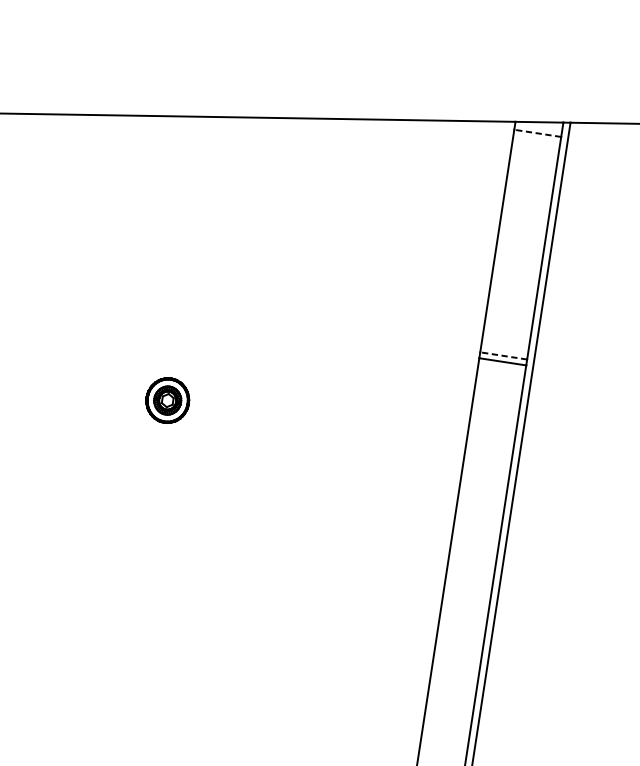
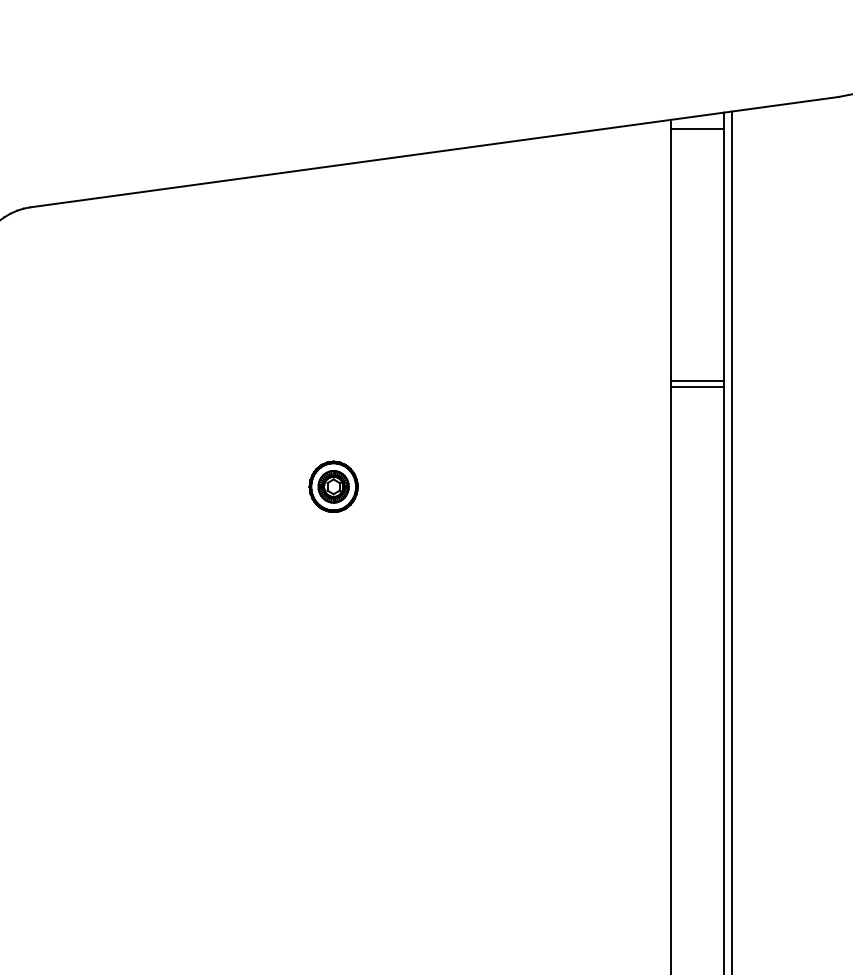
line: (537, 133) -> (697, 128), dashed -> solid
line: (503, 355) -> (697, 380), dashed -> solid

